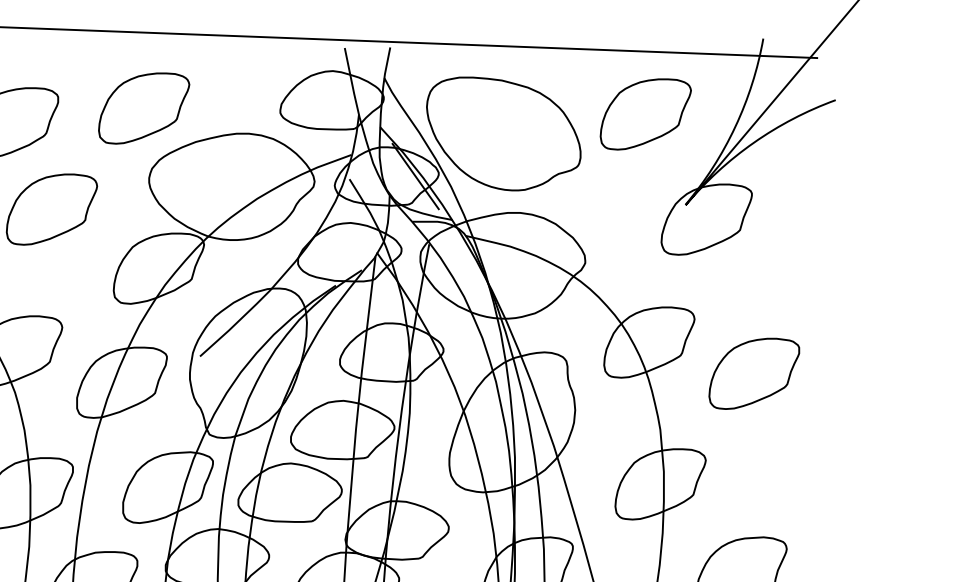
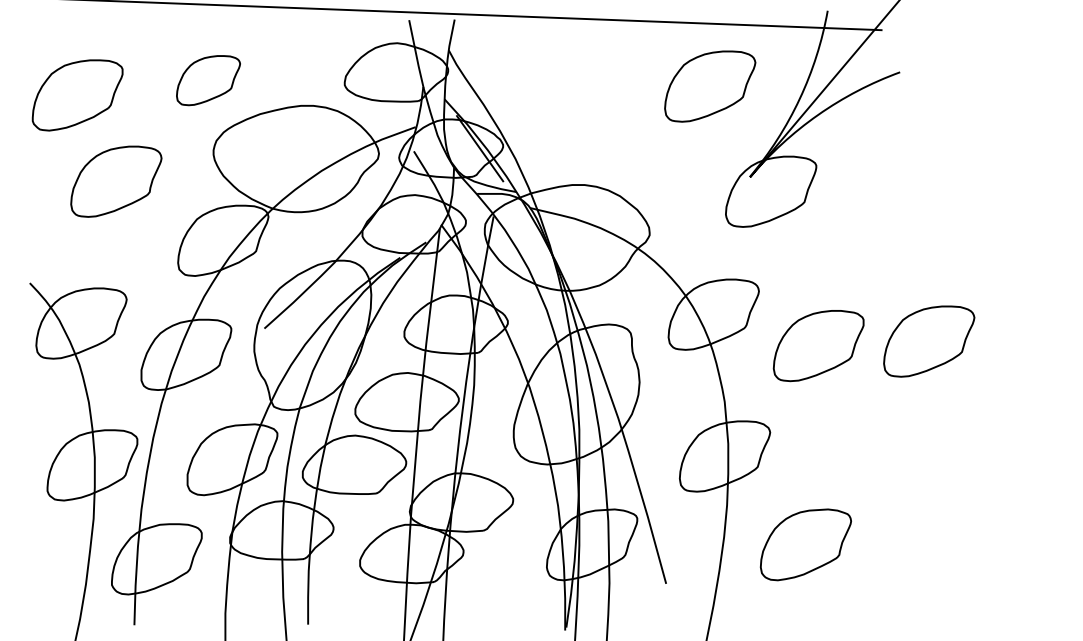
part: (144, 108) -> (208, 80), size x0.7
part: (503, 133) -> (567, 105), removed
part: (865, 369) -> (929, 341), added

